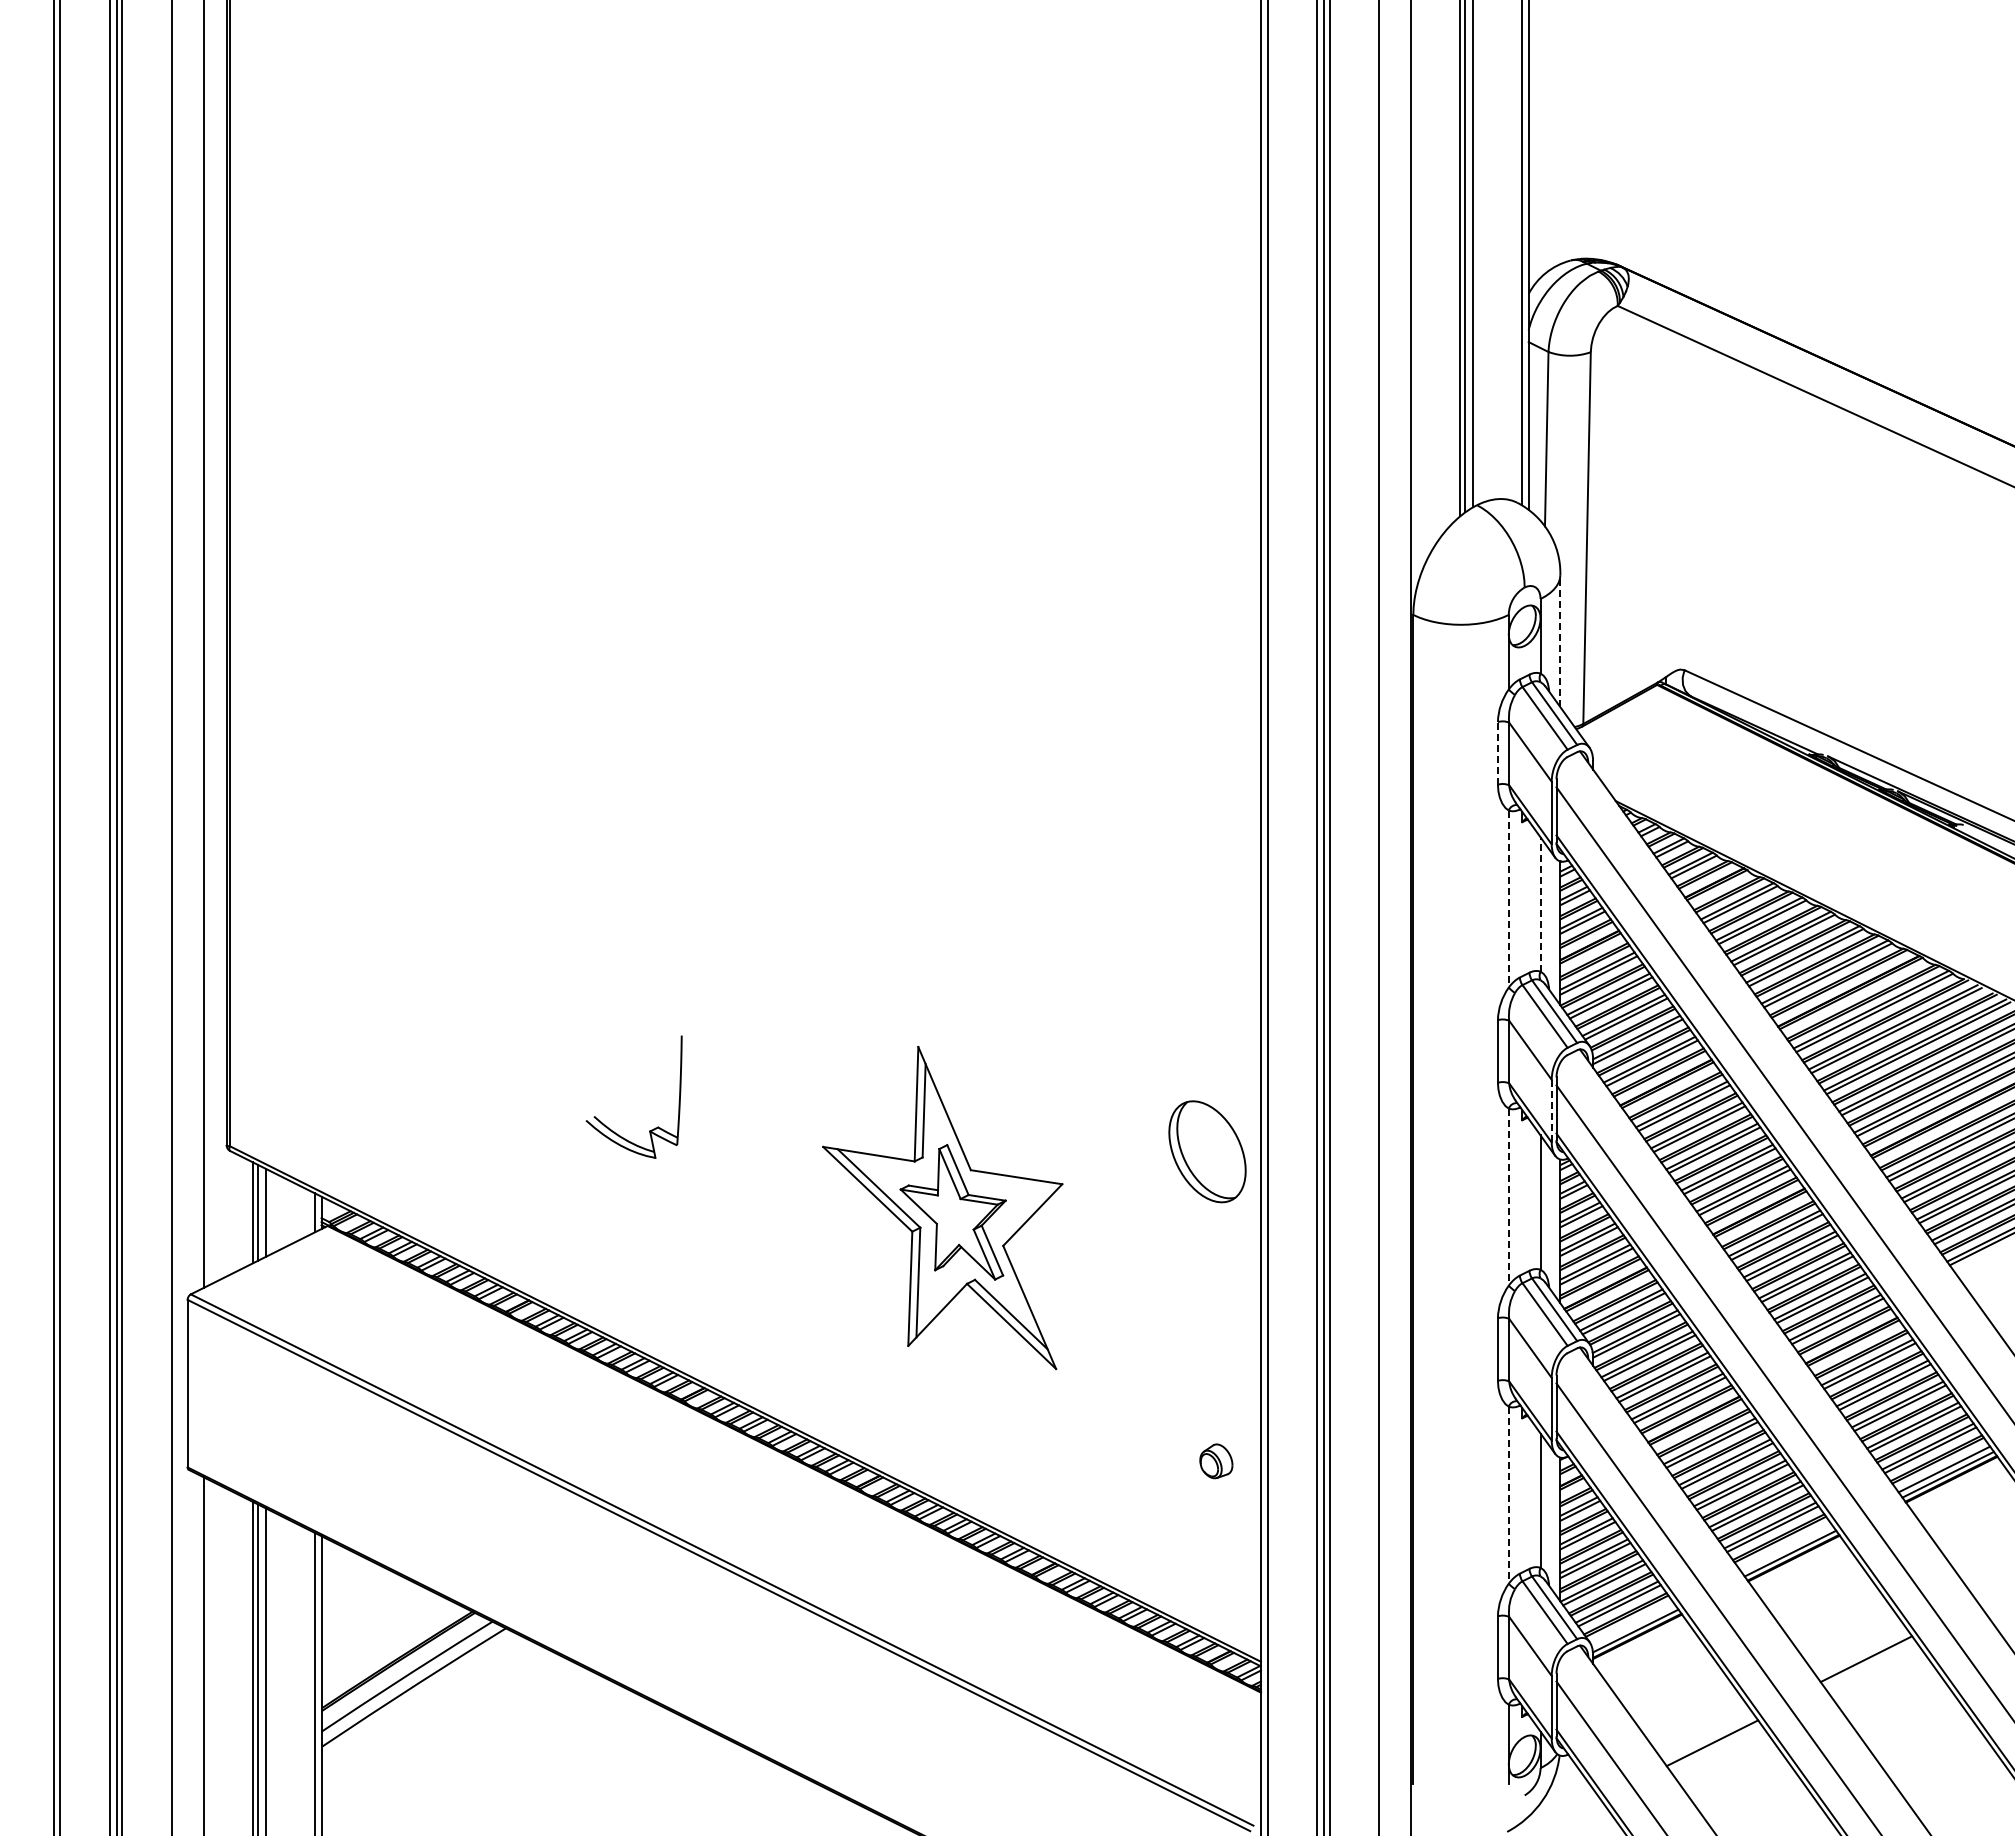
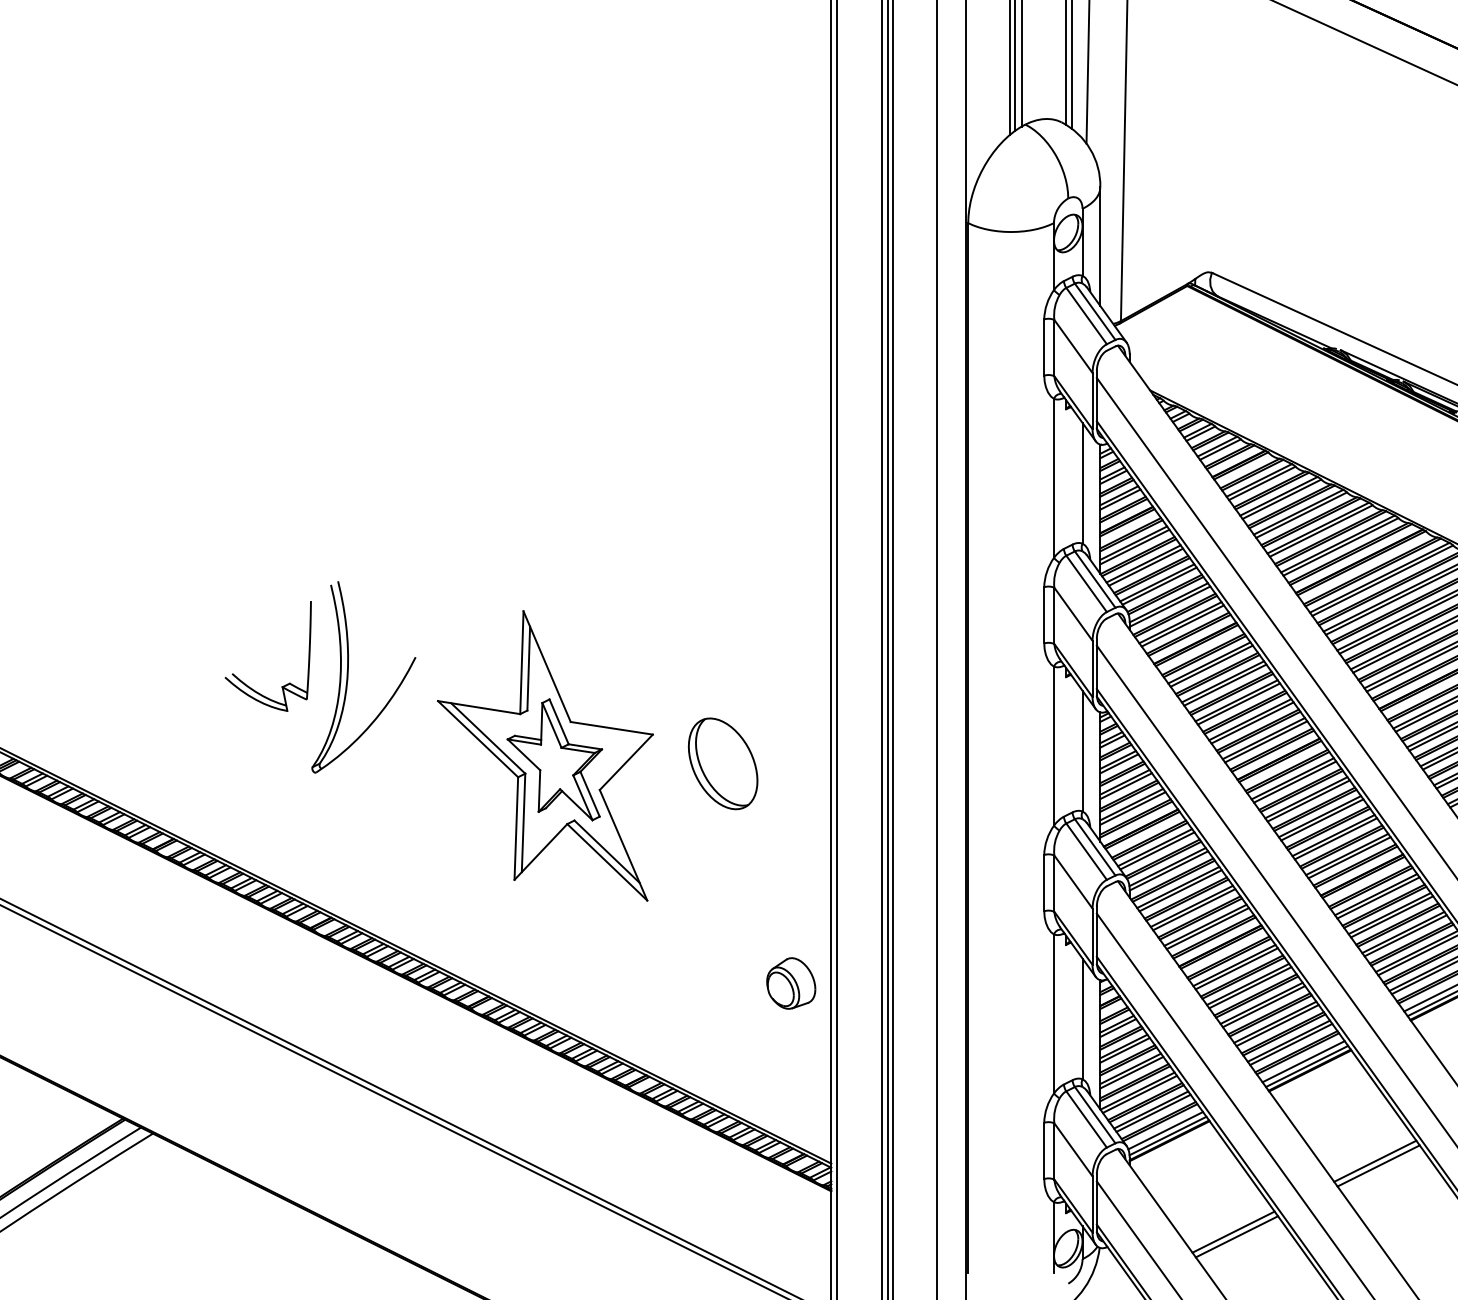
line: (1560, 641) -> (1100, 247), dashed -> solid
line: (1497, 752) -> (1043, 346), dashed -> solid
line: (1508, 899) -> (1053, 478), dashed -> solid
line: (1540, 904) -> (1082, 483), dashed -> solid
line: (1551, 1111) -> (1092, 669), dashed -> solid
part: (723, 1120) -> (348, 677), added
part: (1207, 1151) -> (723, 763), moved
line: (1508, 1197) -> (1053, 746), dashed -> solid
part: (1216, 1461) -> (791, 983), size x1.67
line: (1508, 1495) -> (1053, 1014), dashed -> solid
line: (1786, 1548) -> (1303, 1061), added
line: (1632, 1624) -> (1165, 1130), added
line: (1869, 1664) -> (1378, 1166), added
line: (1708, 1737) -> (1233, 1231), added

